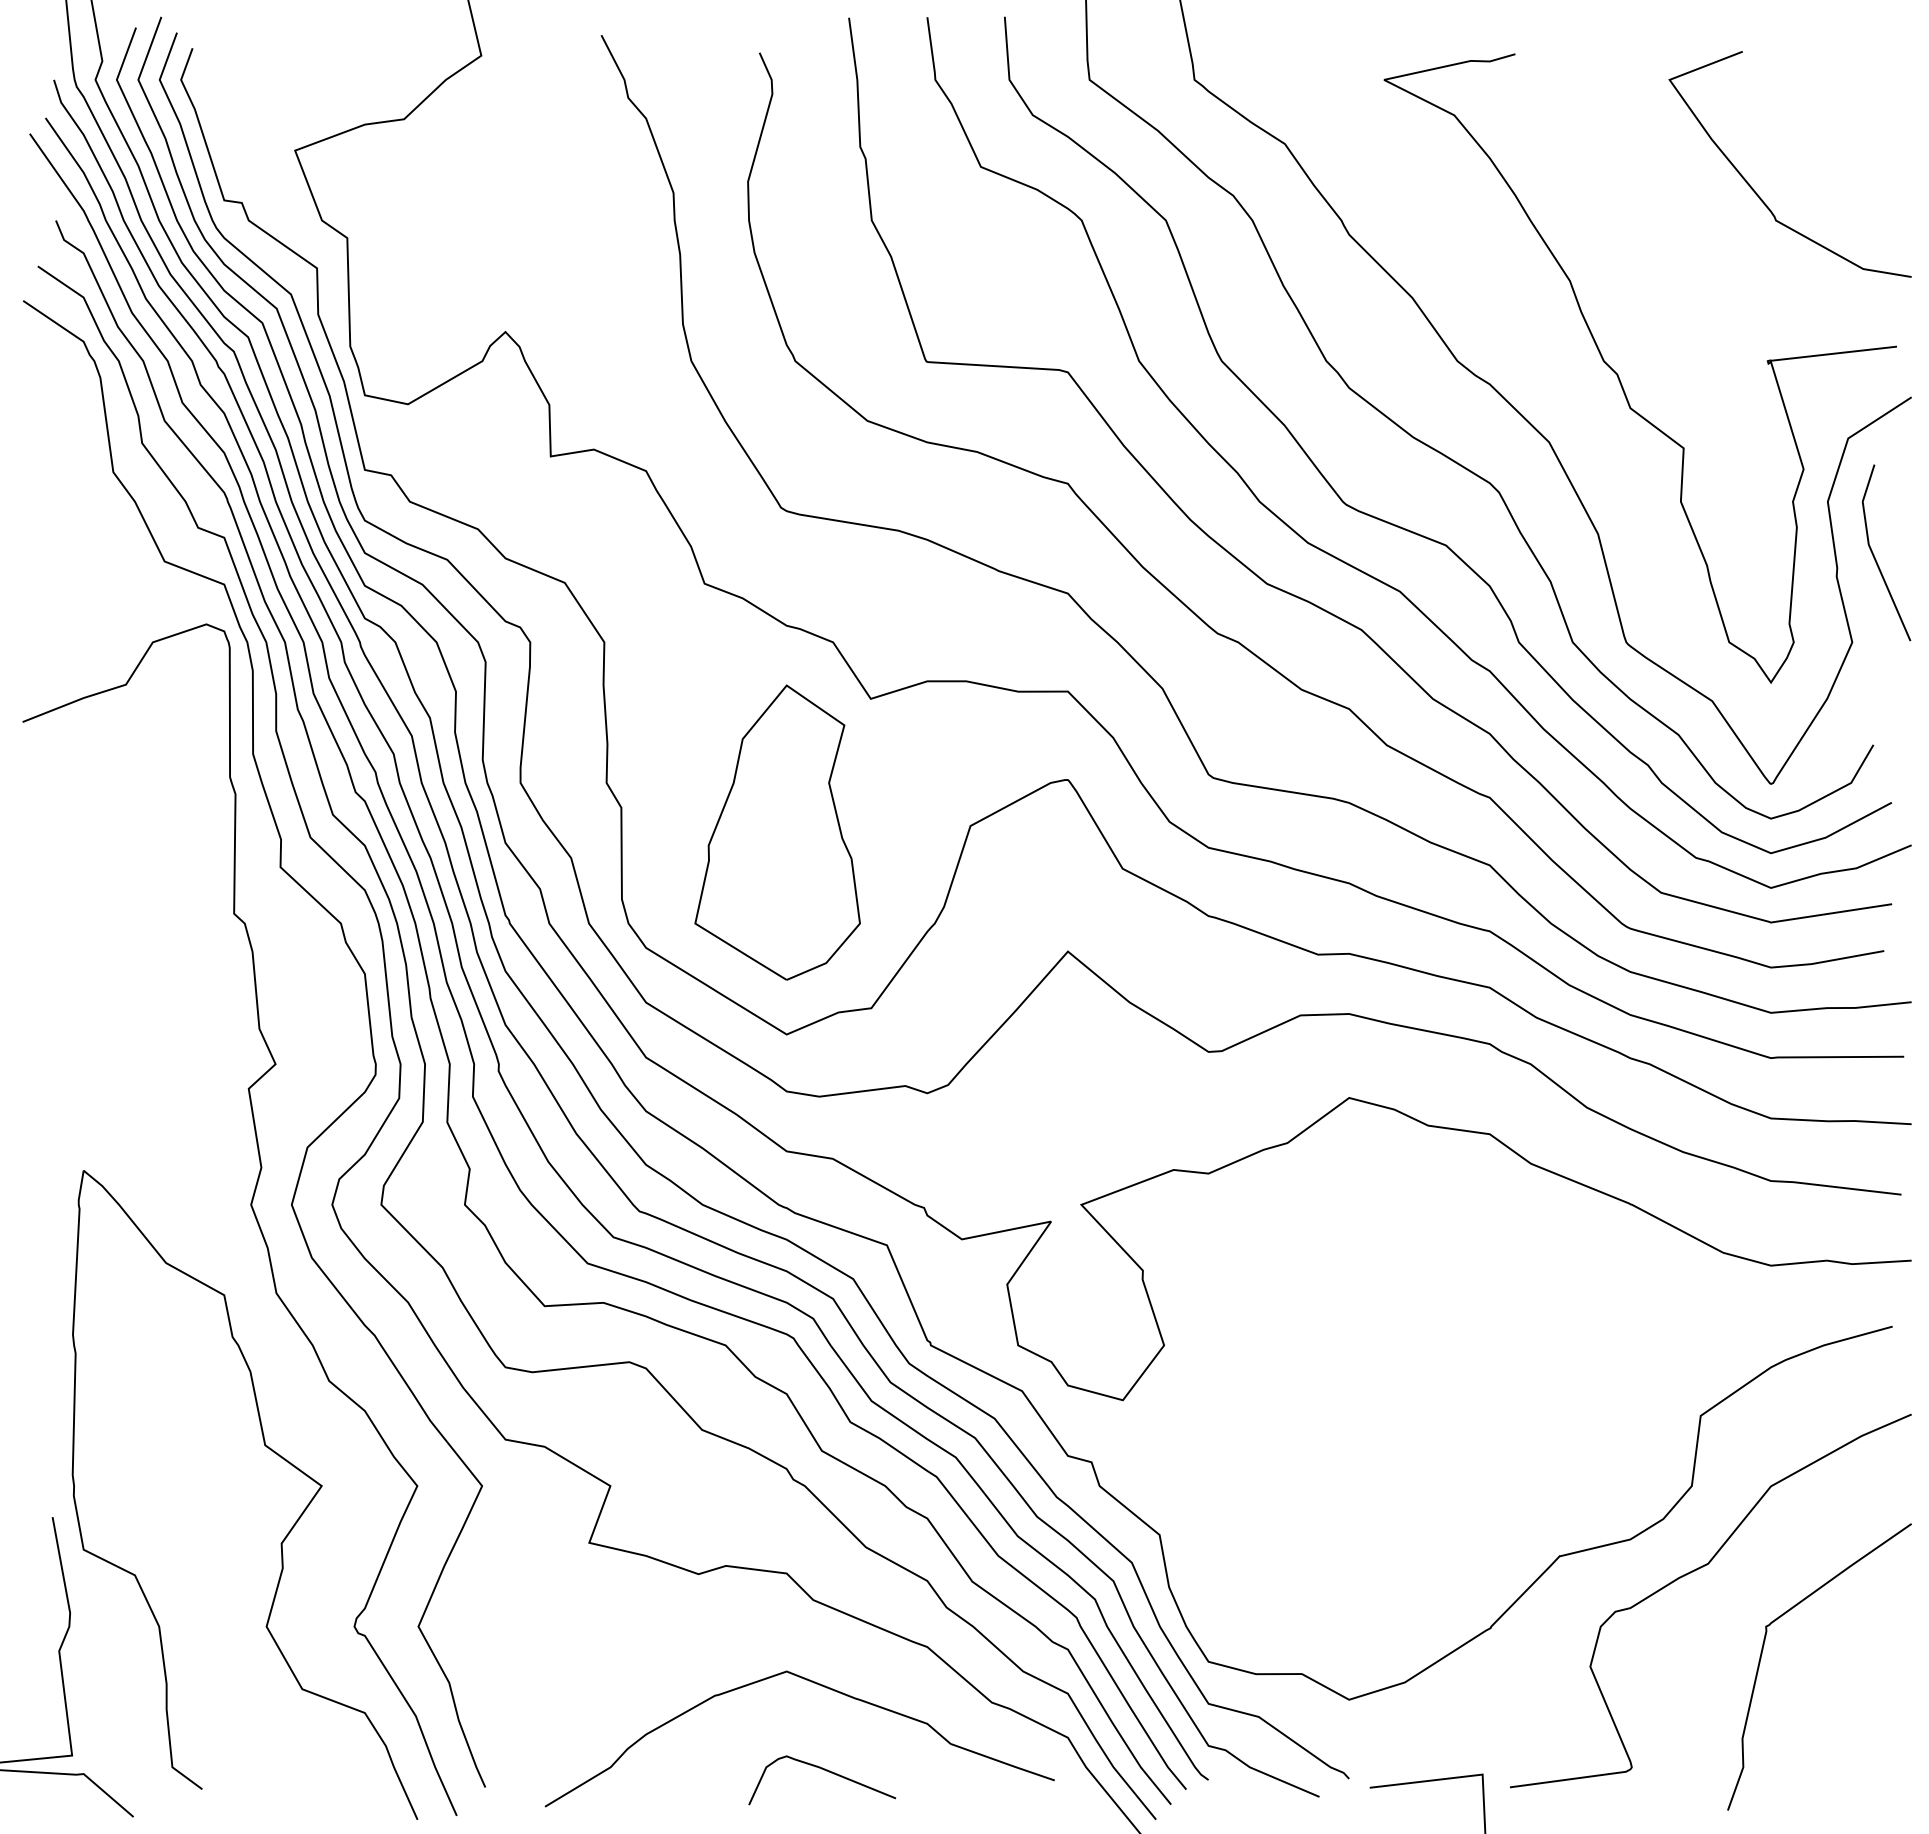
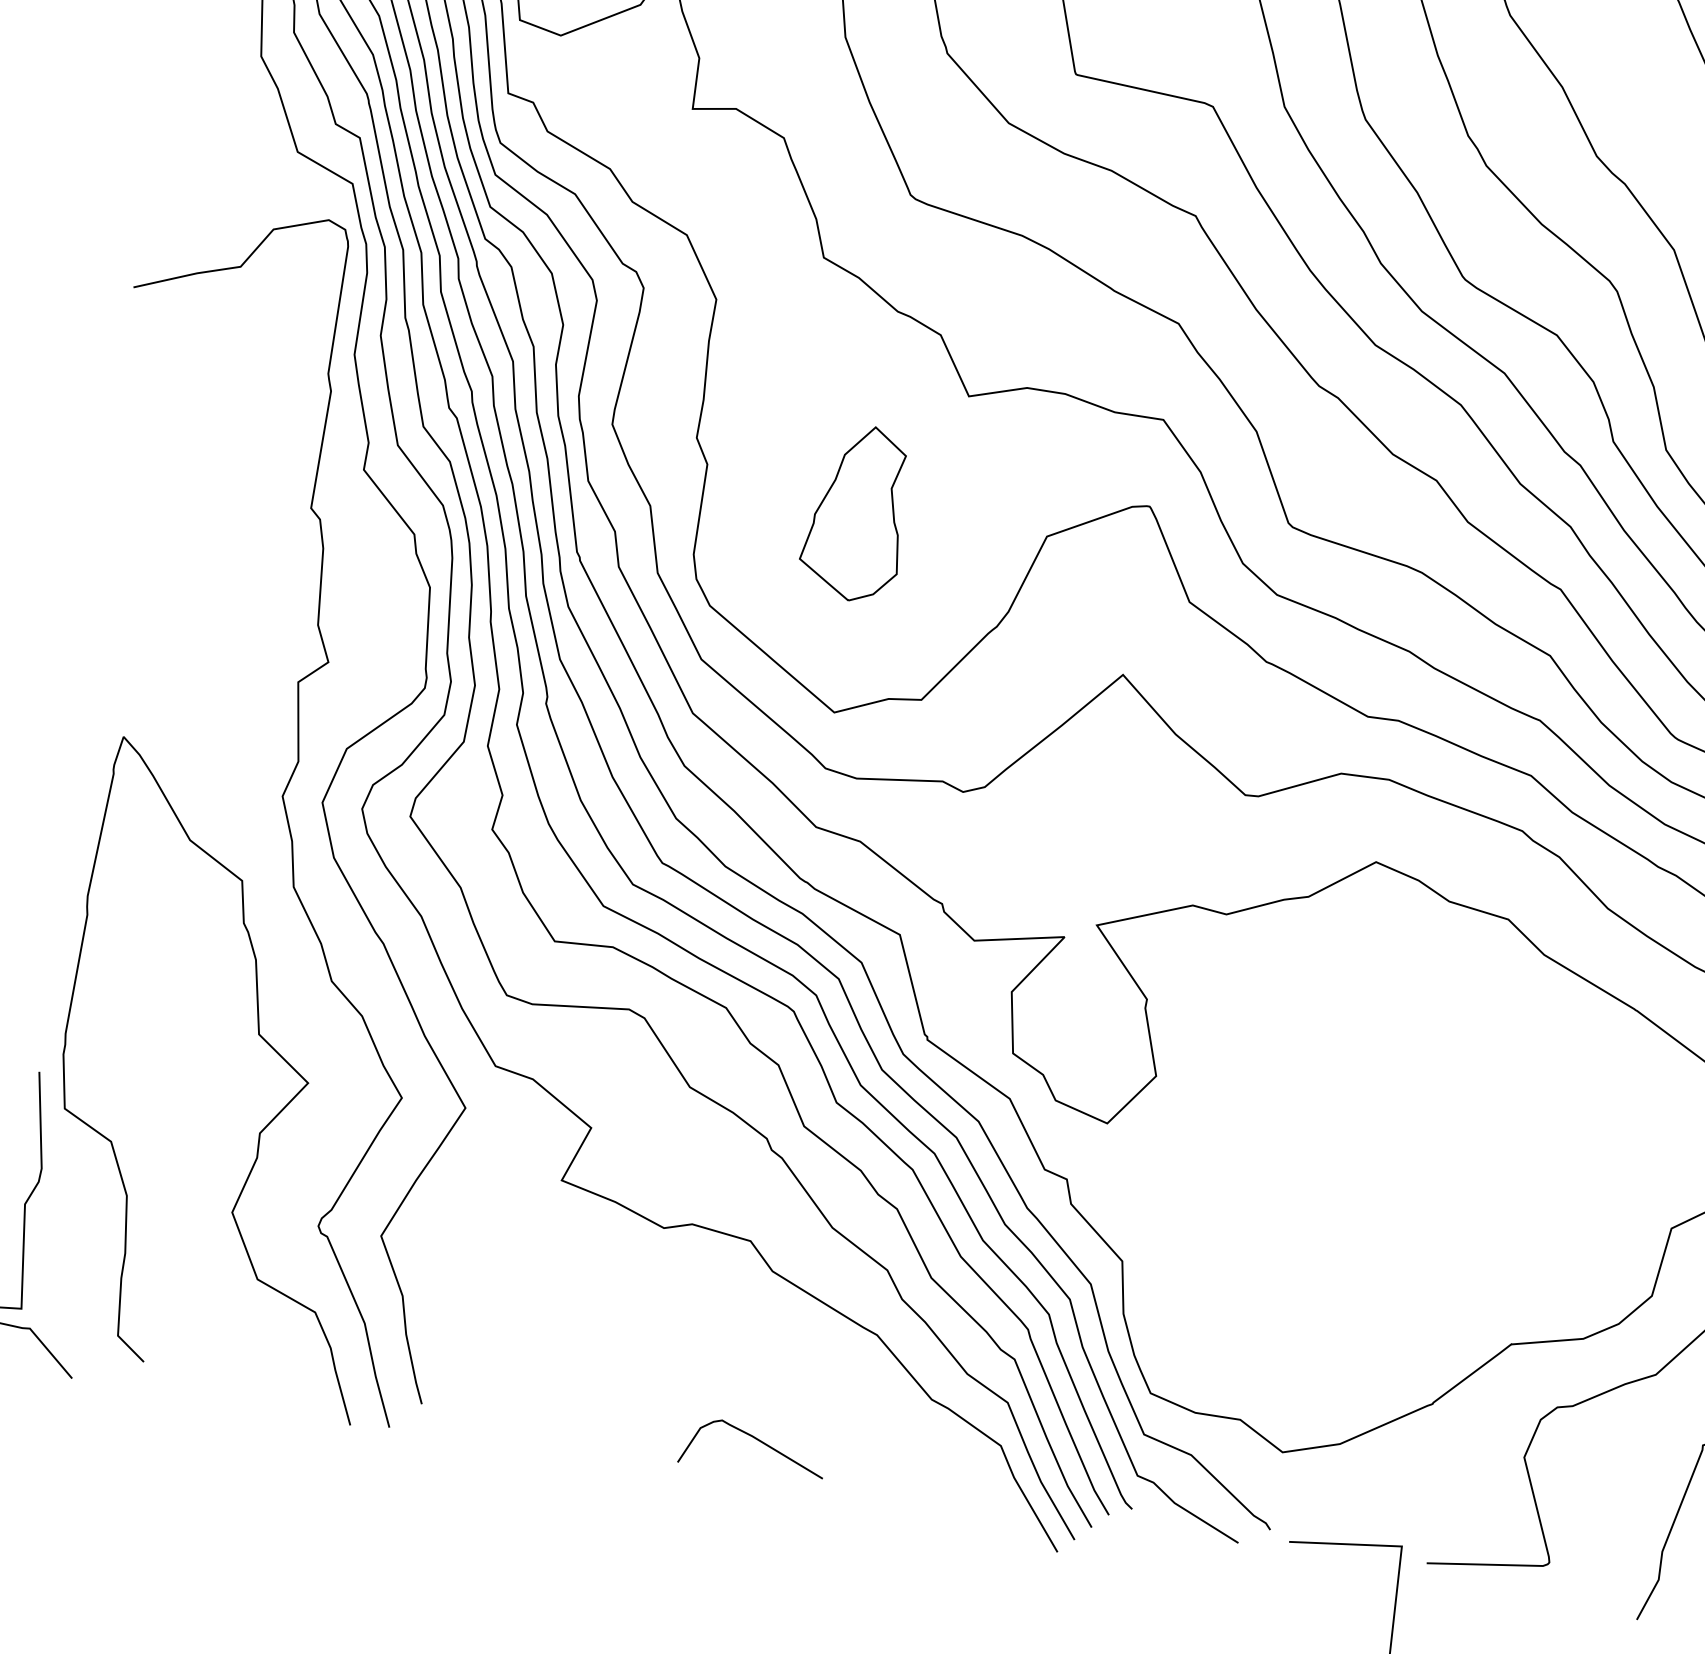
part: (777, 832) -> (856, 512), size x0.6
curve: (821, 1686) -> (767, 1357), removed

